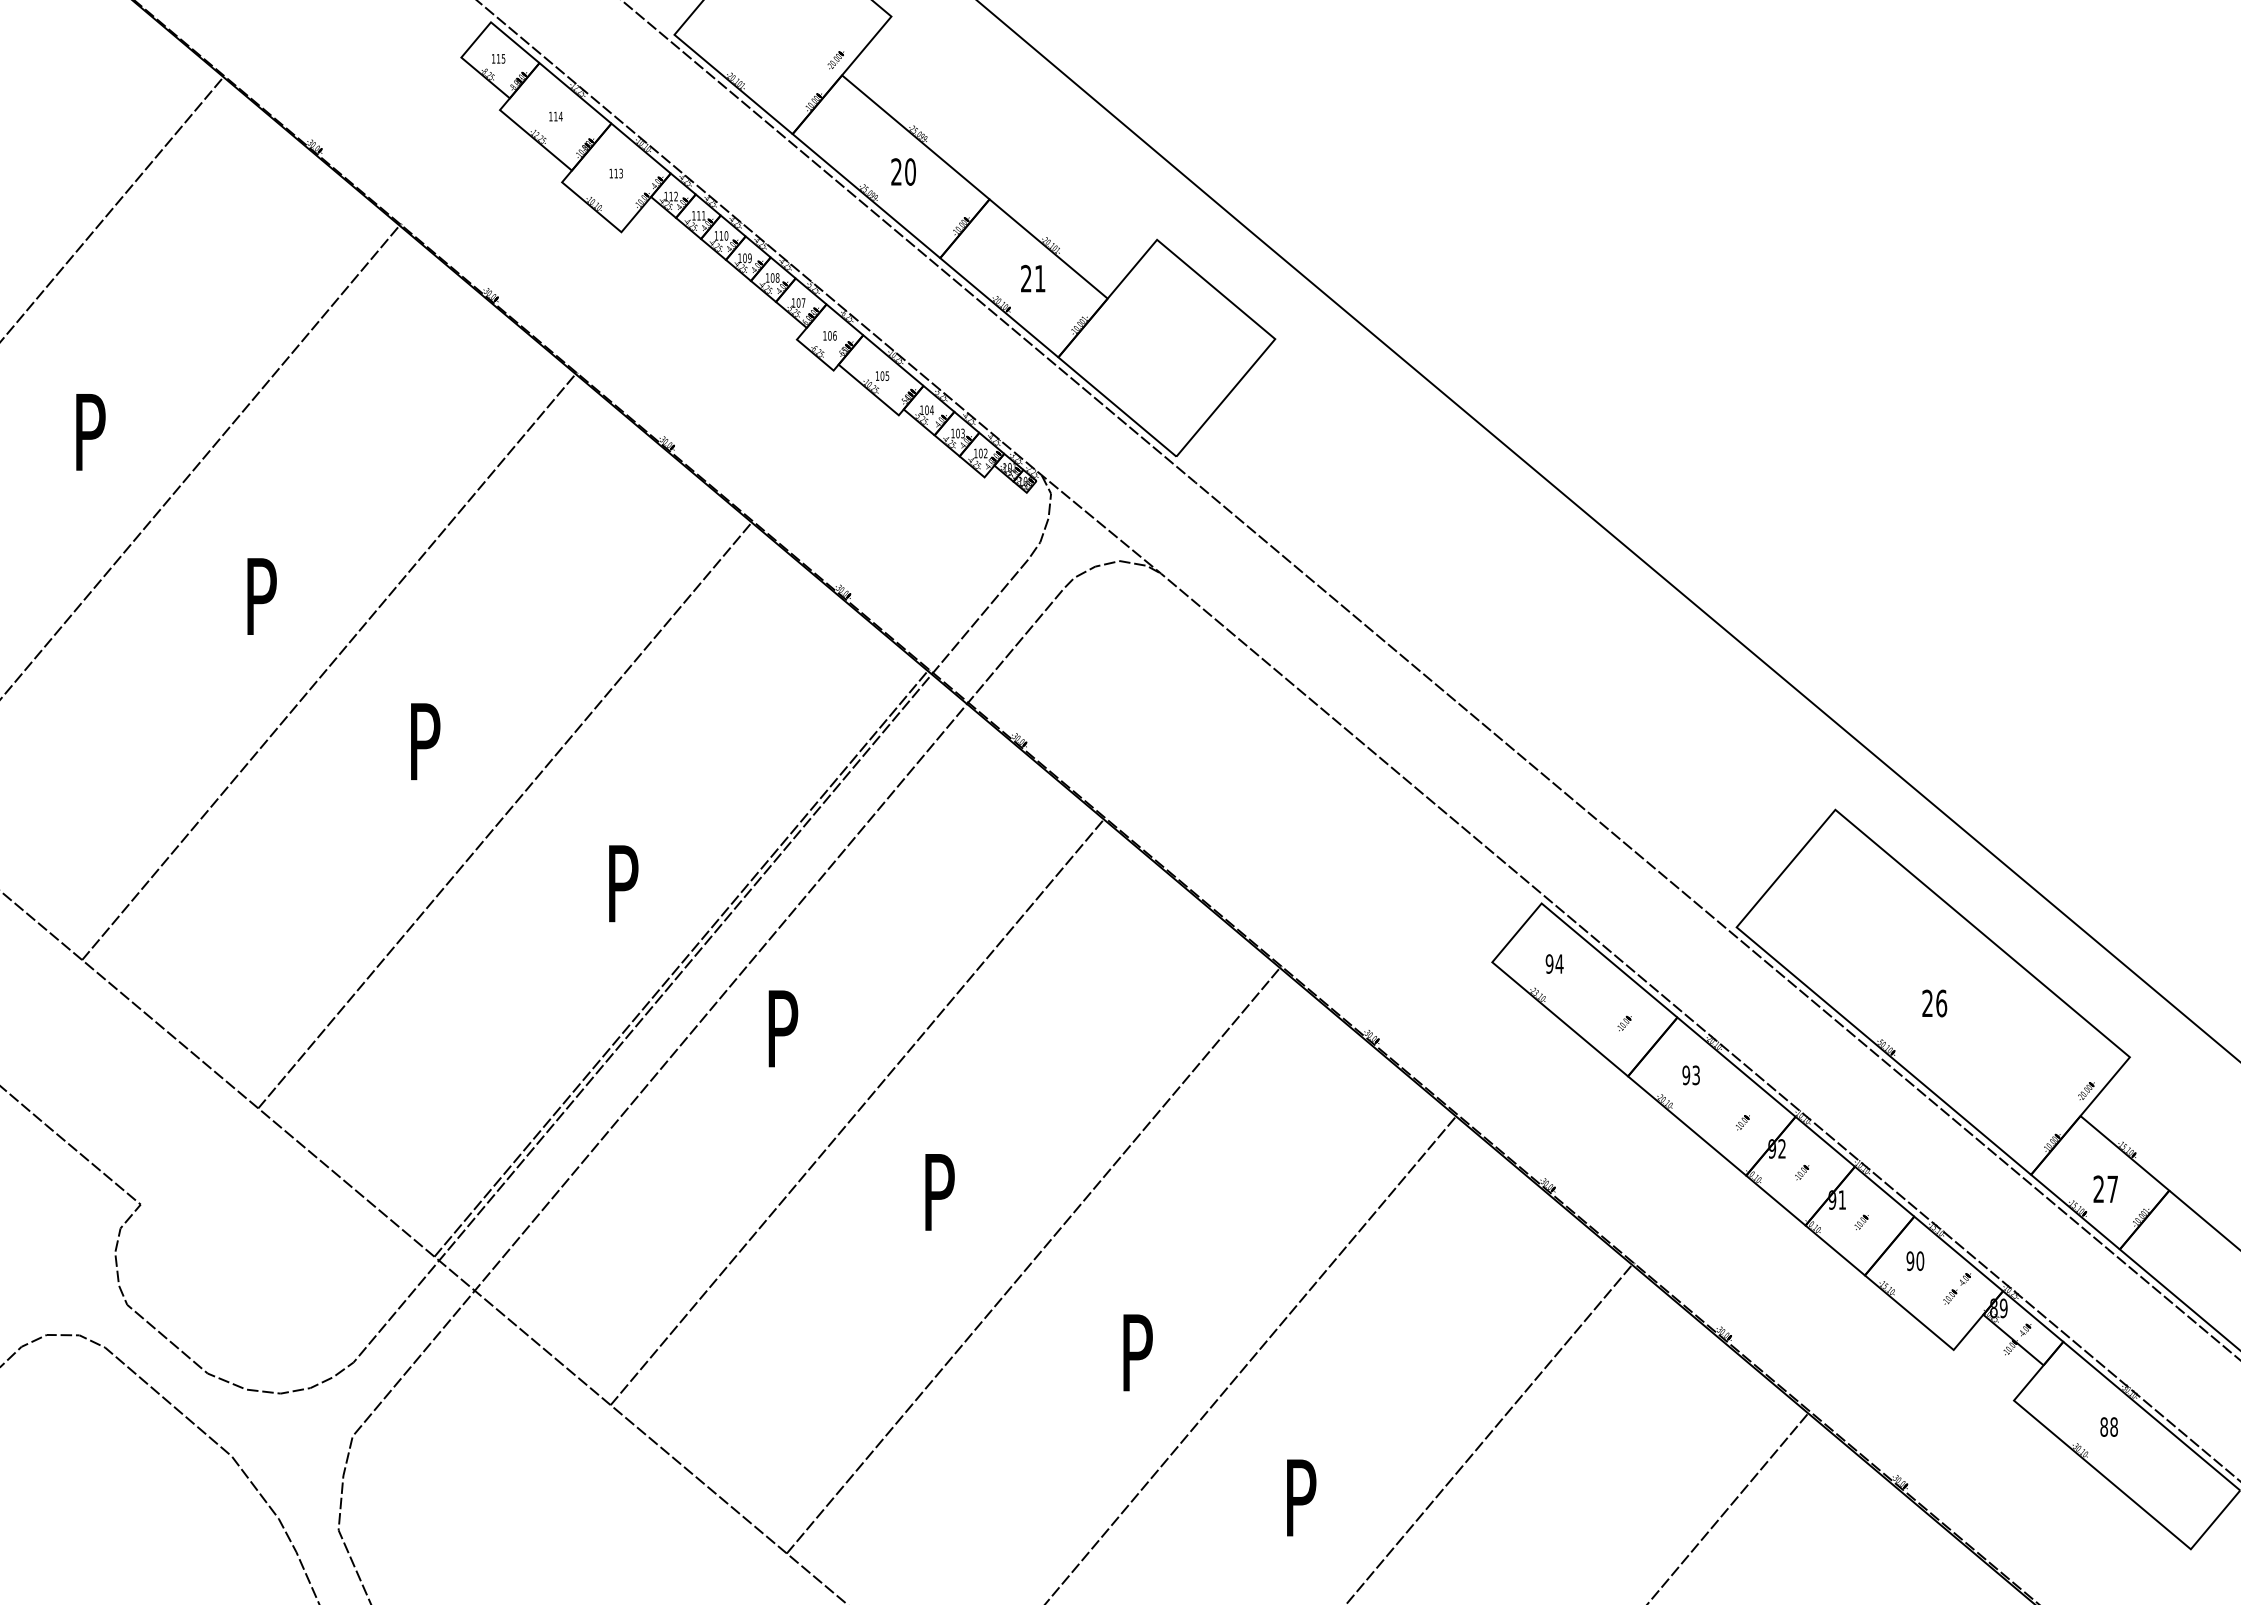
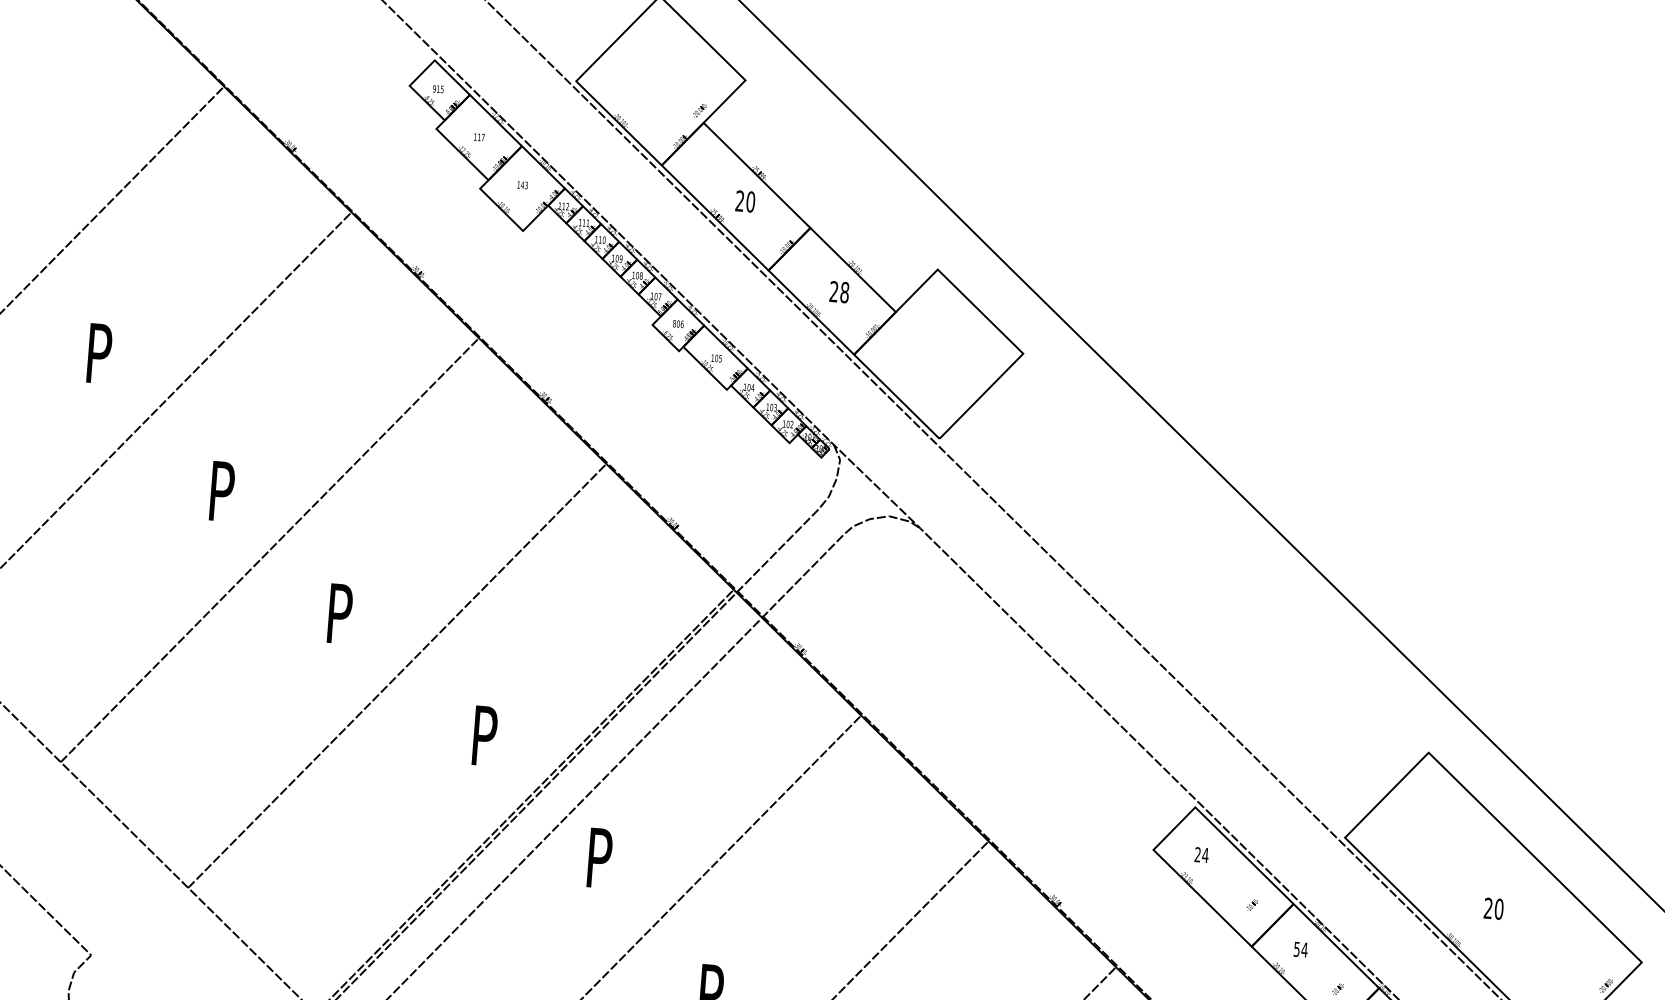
text: (493, 58) -> (434, 88), 115 -> 915
text: (560, 116) -> (482, 137), 114 -> 117
text: (616, 173) -> (522, 185), 113 -> 143
text: (1039, 278) -> (844, 292), 21 -> 28
text: (824, 335) -> (674, 323), 106 -> 806
text: (1549, 963) -> (1197, 854), 94 -> 24
text: (1941, 1002) -> (1499, 908), 26 -> 20
text: (1691, 1075) -> (1300, 949), 93 -> 54

